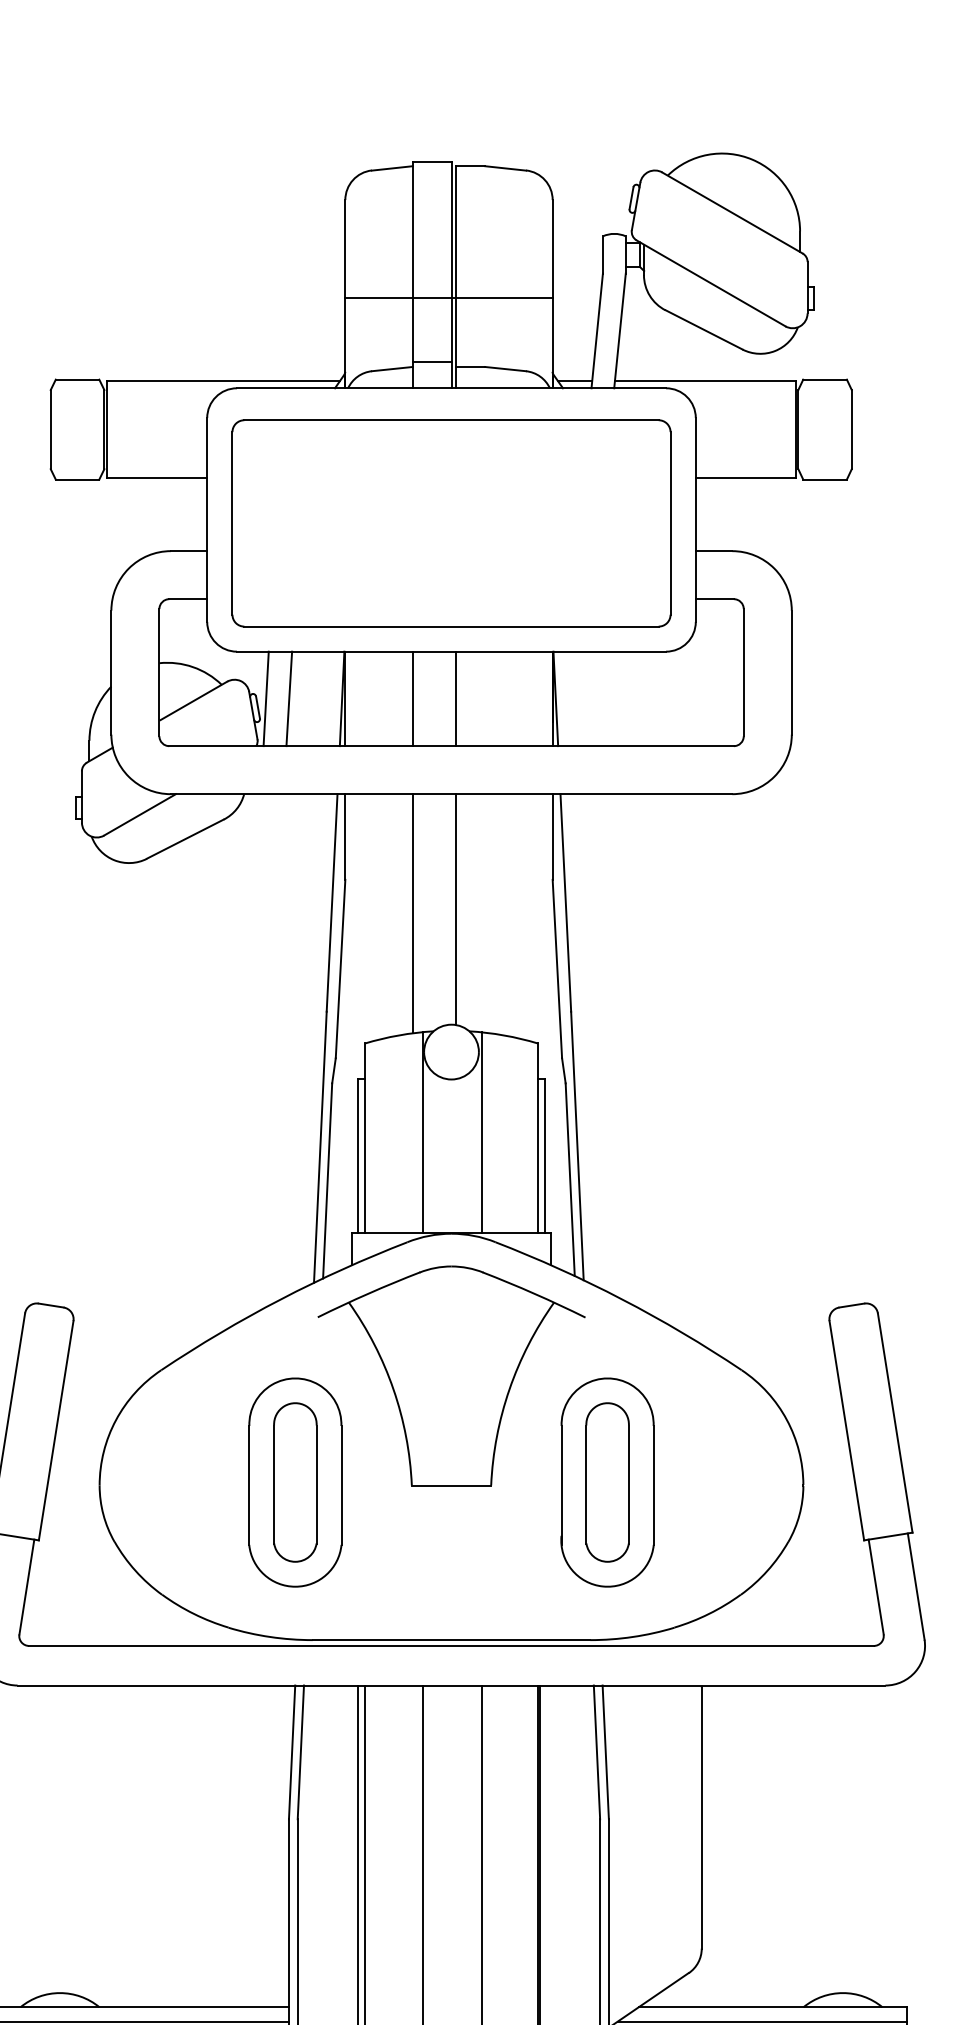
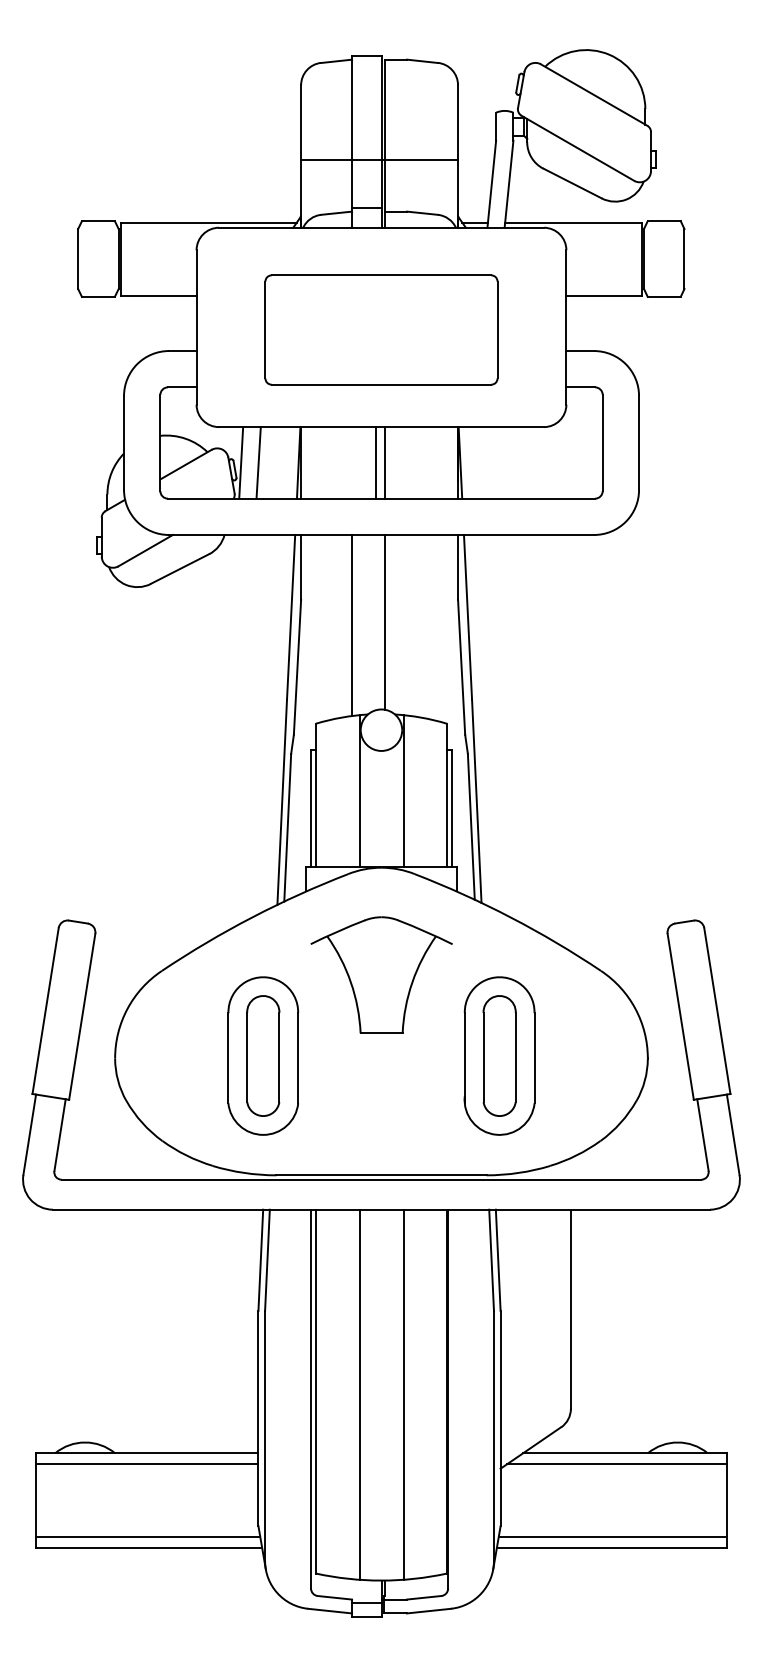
part: (451, 522) -> (381, 329), size x0.7
line: (413, 698) -> (376, 462), moved
part: (451, 1374) -> (381, 974), size x0.7

